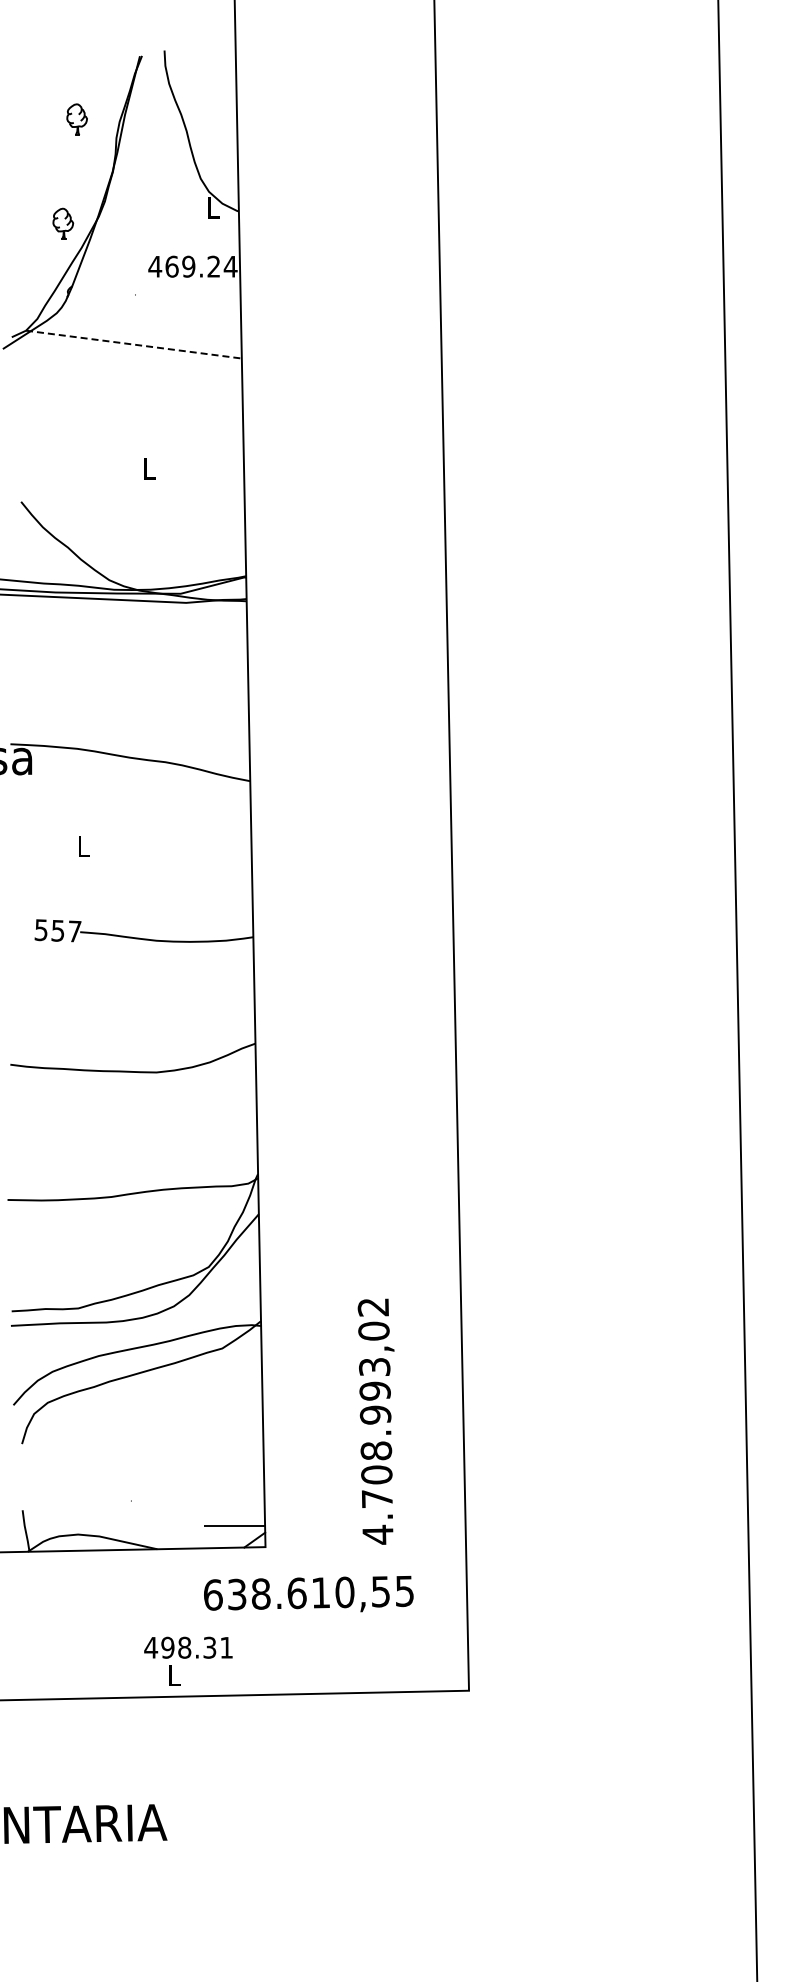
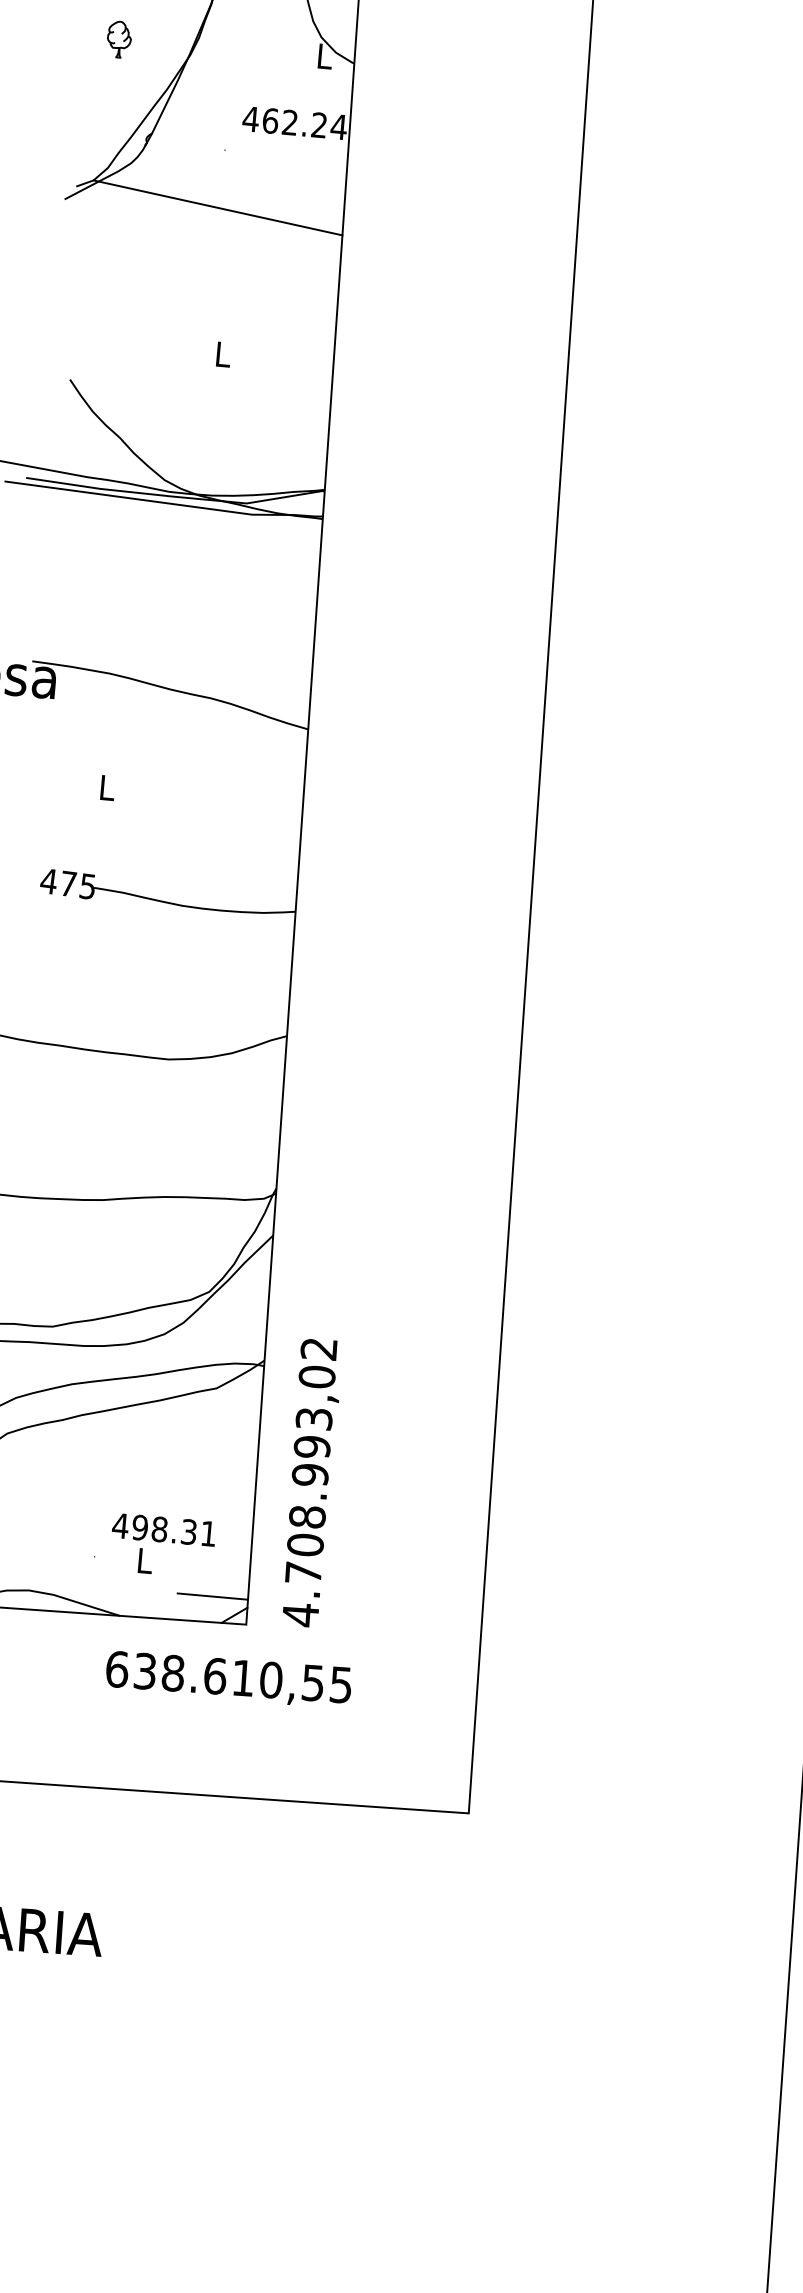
part: (63, 223) -> (119, 39), moved
text: (188, 266) -> (289, 122), 469.24 -> 462.24
line: (133, 344) -> (217, 207), dashed -> solid
text: (57, 930) -> (67, 883), 557 -> 475
text: (375, 1421) -> (309, 1482), moved
text: (308, 1594) -> (228, 1678), moved
text: (188, 1660) -> (162, 1544), moved

